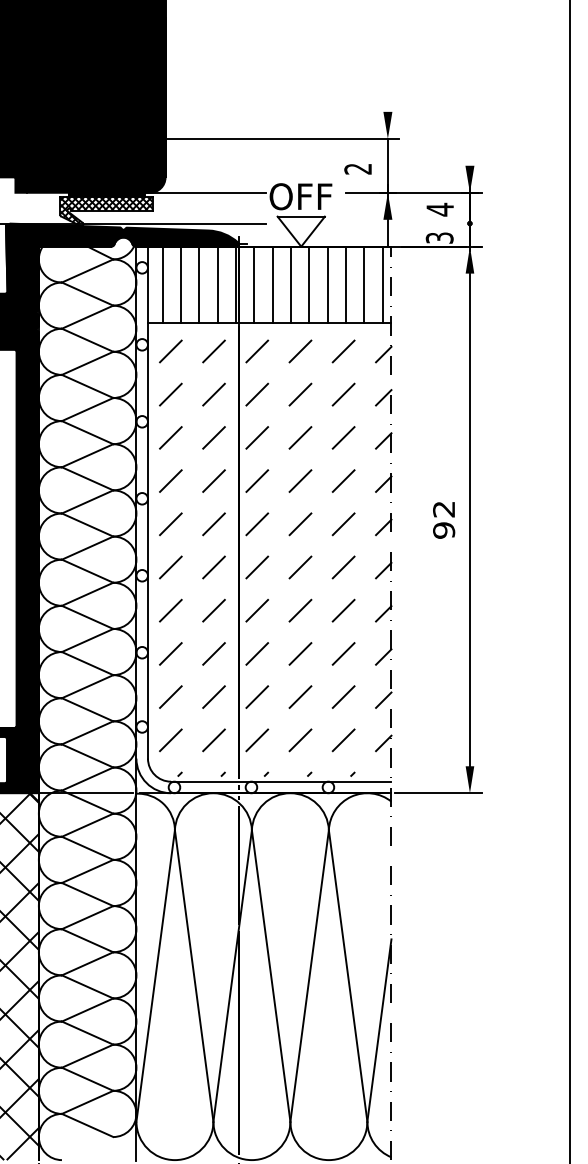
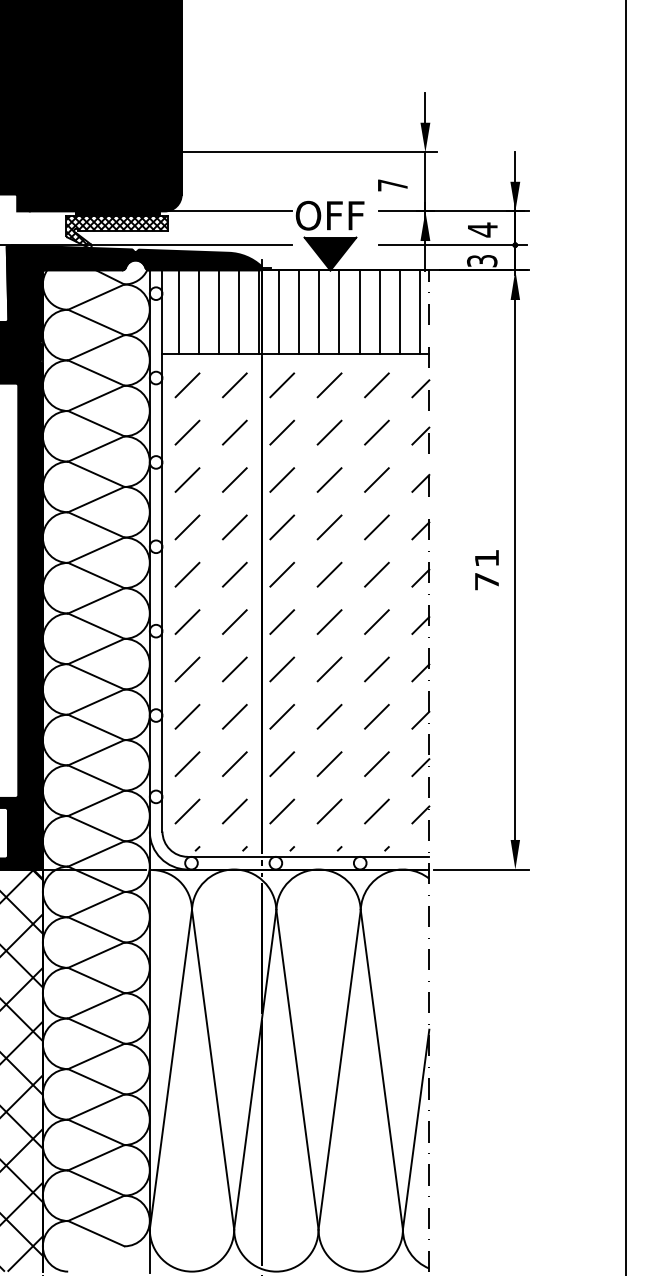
line: (387, 97) -> (425, 107), added
line: (470, 151) -> (515, 166), added
text: (357, 169) -> (392, 185), 2 -> 7
line: (413, 223) -> (453, 245), added
fill: (301, 231) -> (330, 253), added
text: (443, 520) -> (486, 570), 92 -> 71

